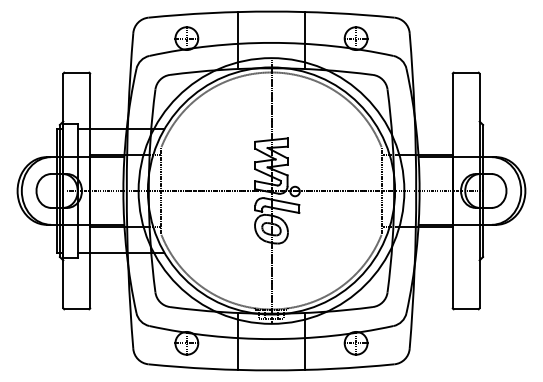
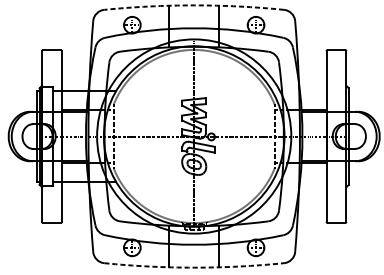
arc: (271, 11) -> (194, 5), solid -> dashed
arc: (271, 370) -> (194, 267), solid -> dashed

